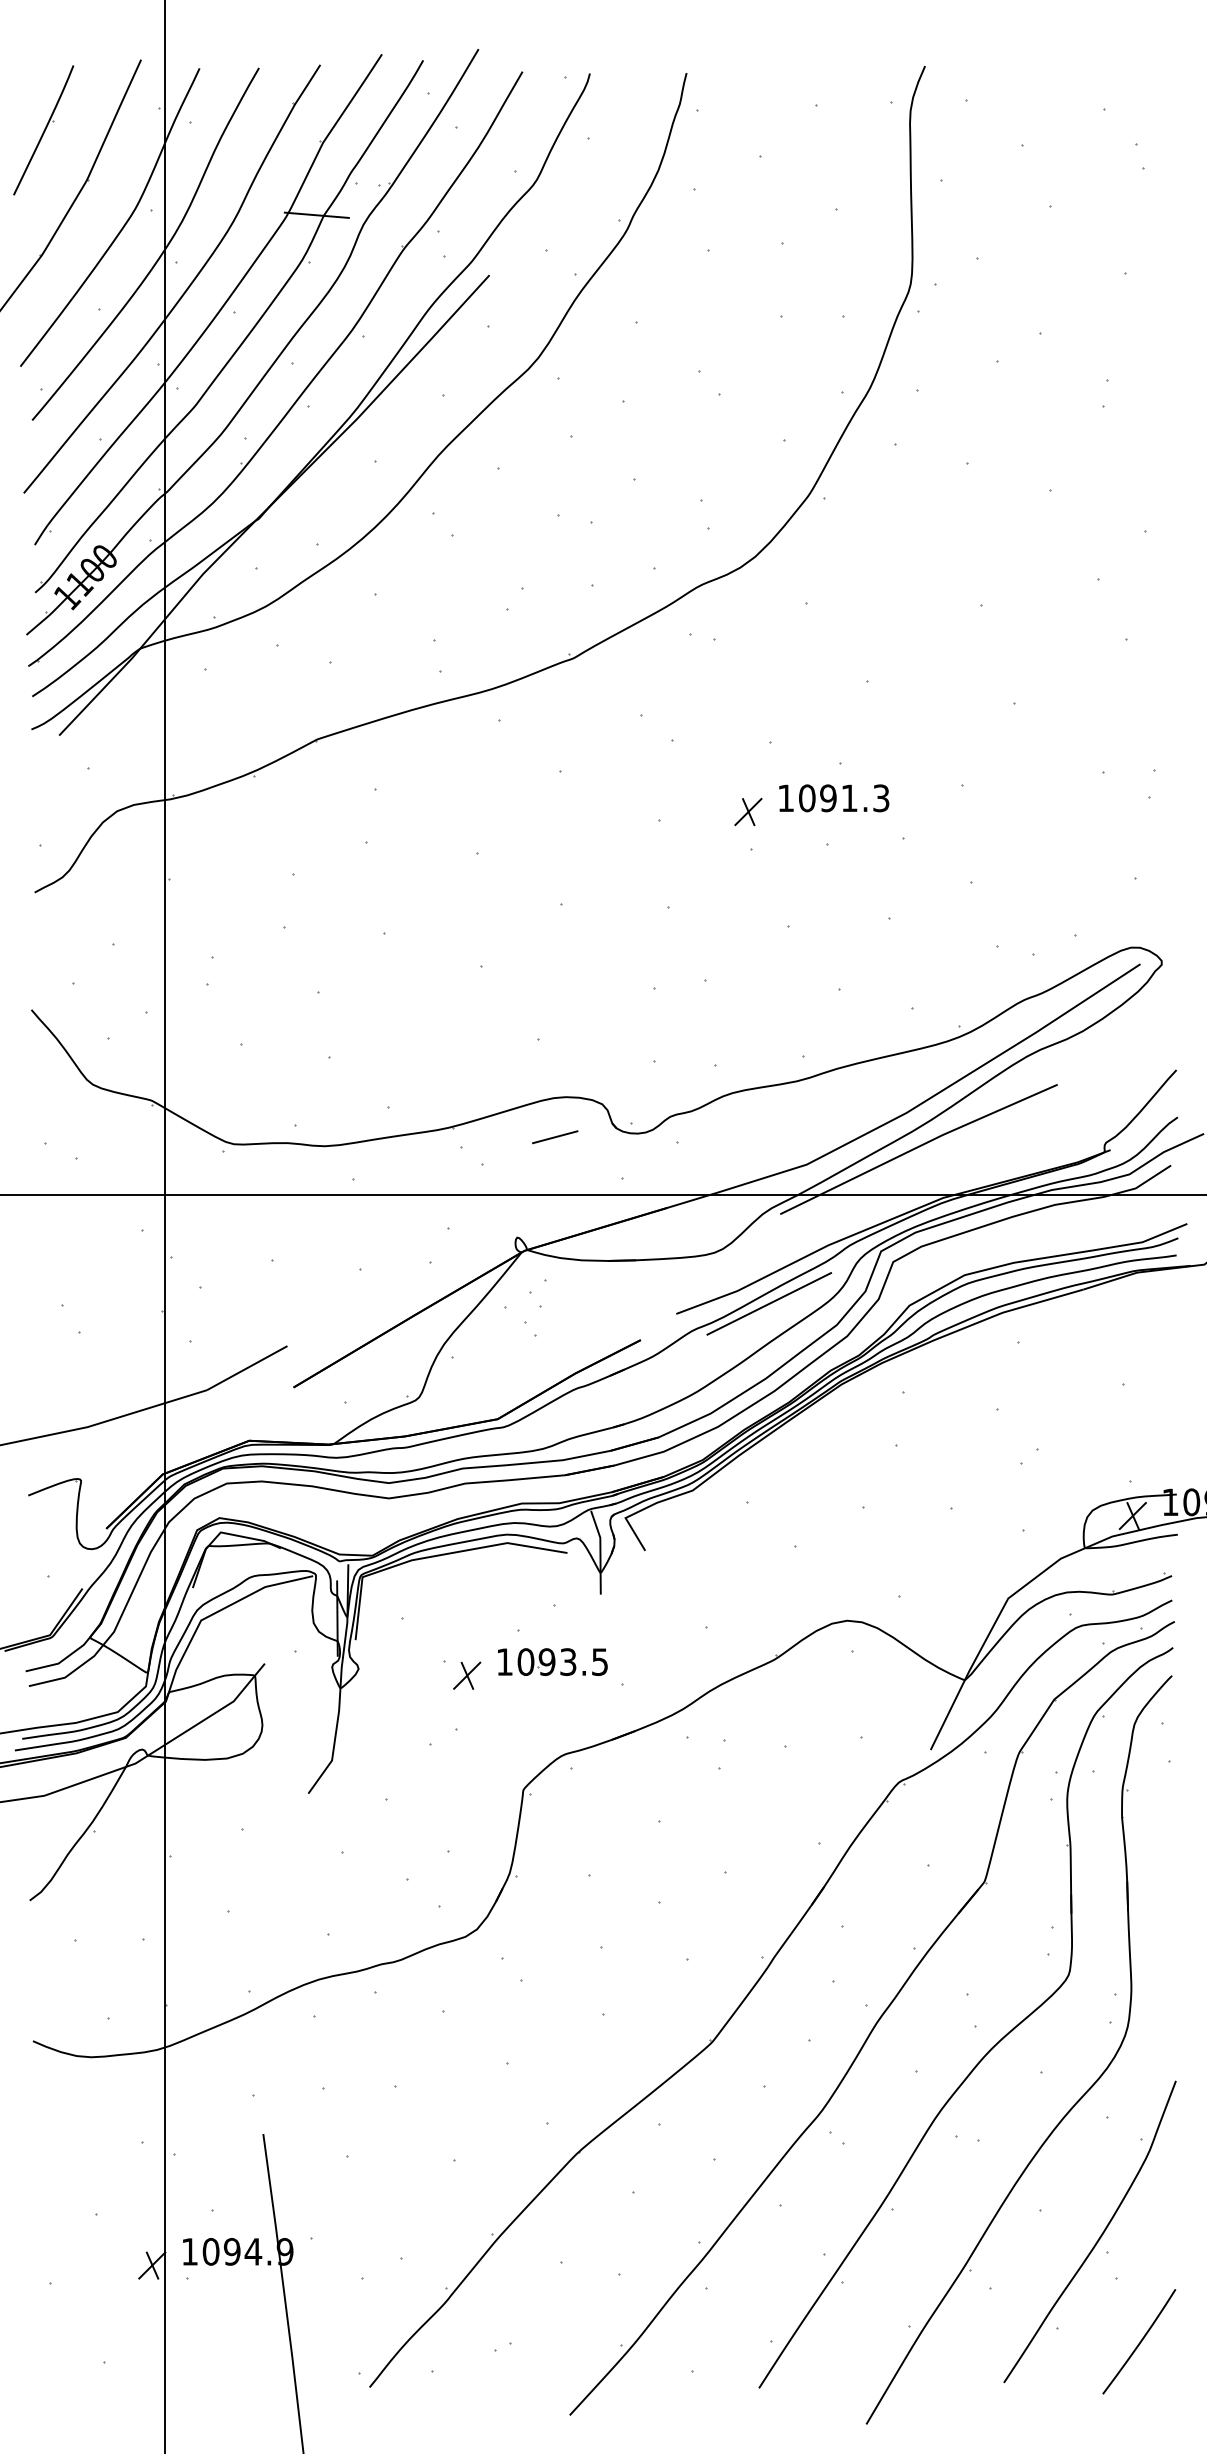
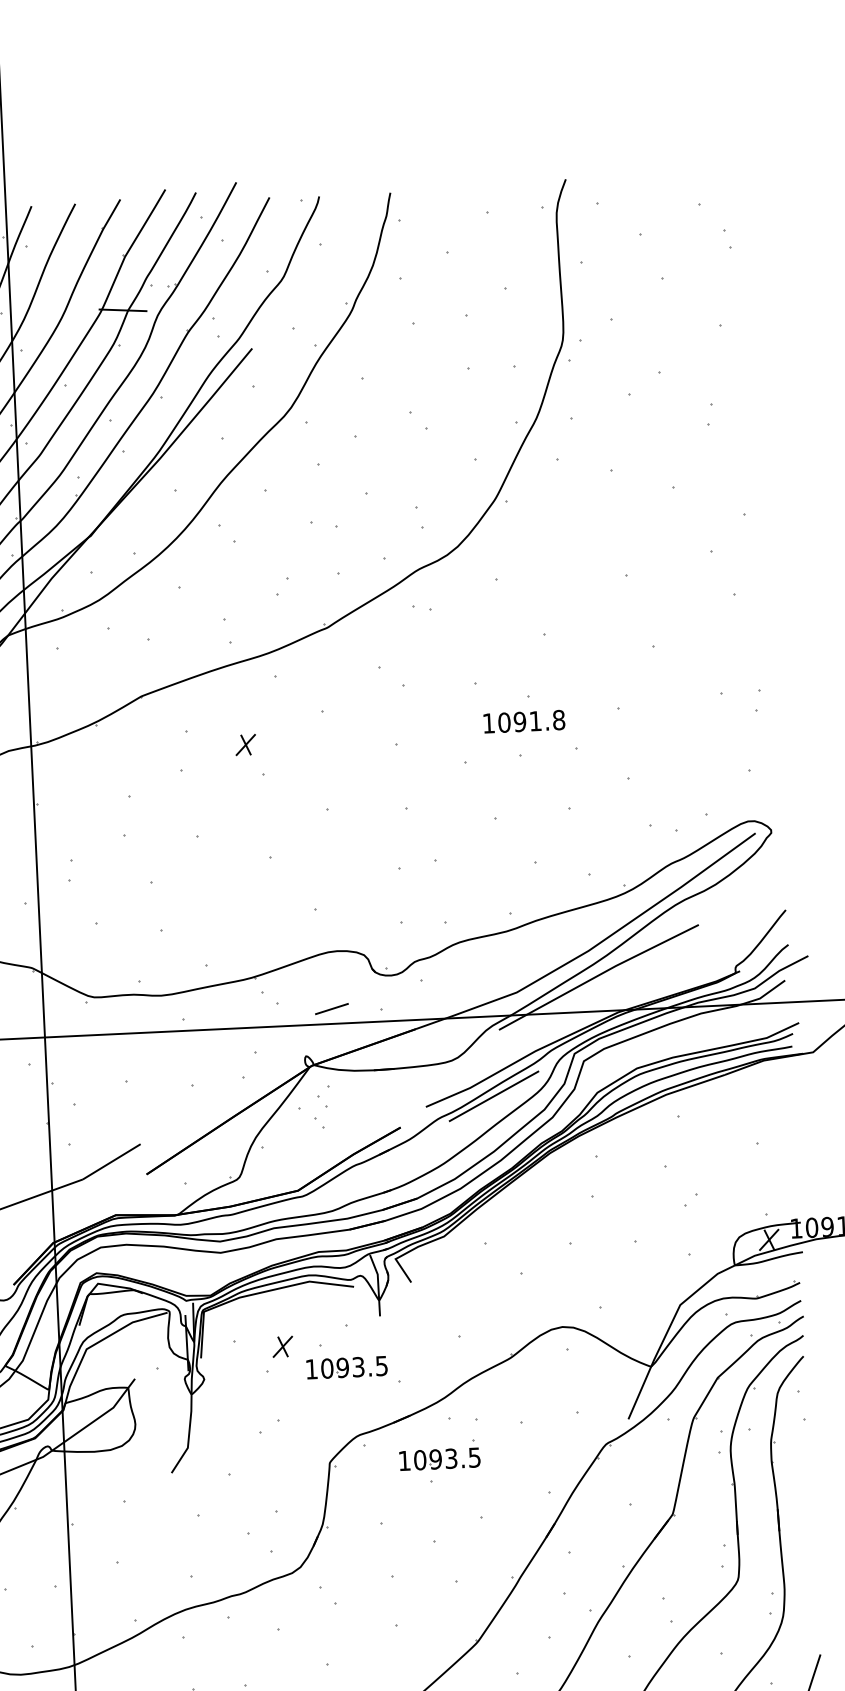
text: (881, 798) -> (559, 720), 1091.3 -> 1091.8
part: (748, 811) -> (245, 744), moved
line: (555, 1137) -> (332, 1009), moved
part: (467, 1675) -> (283, 1346), moved
part: (672, 1791) -> (439, 1458), added

